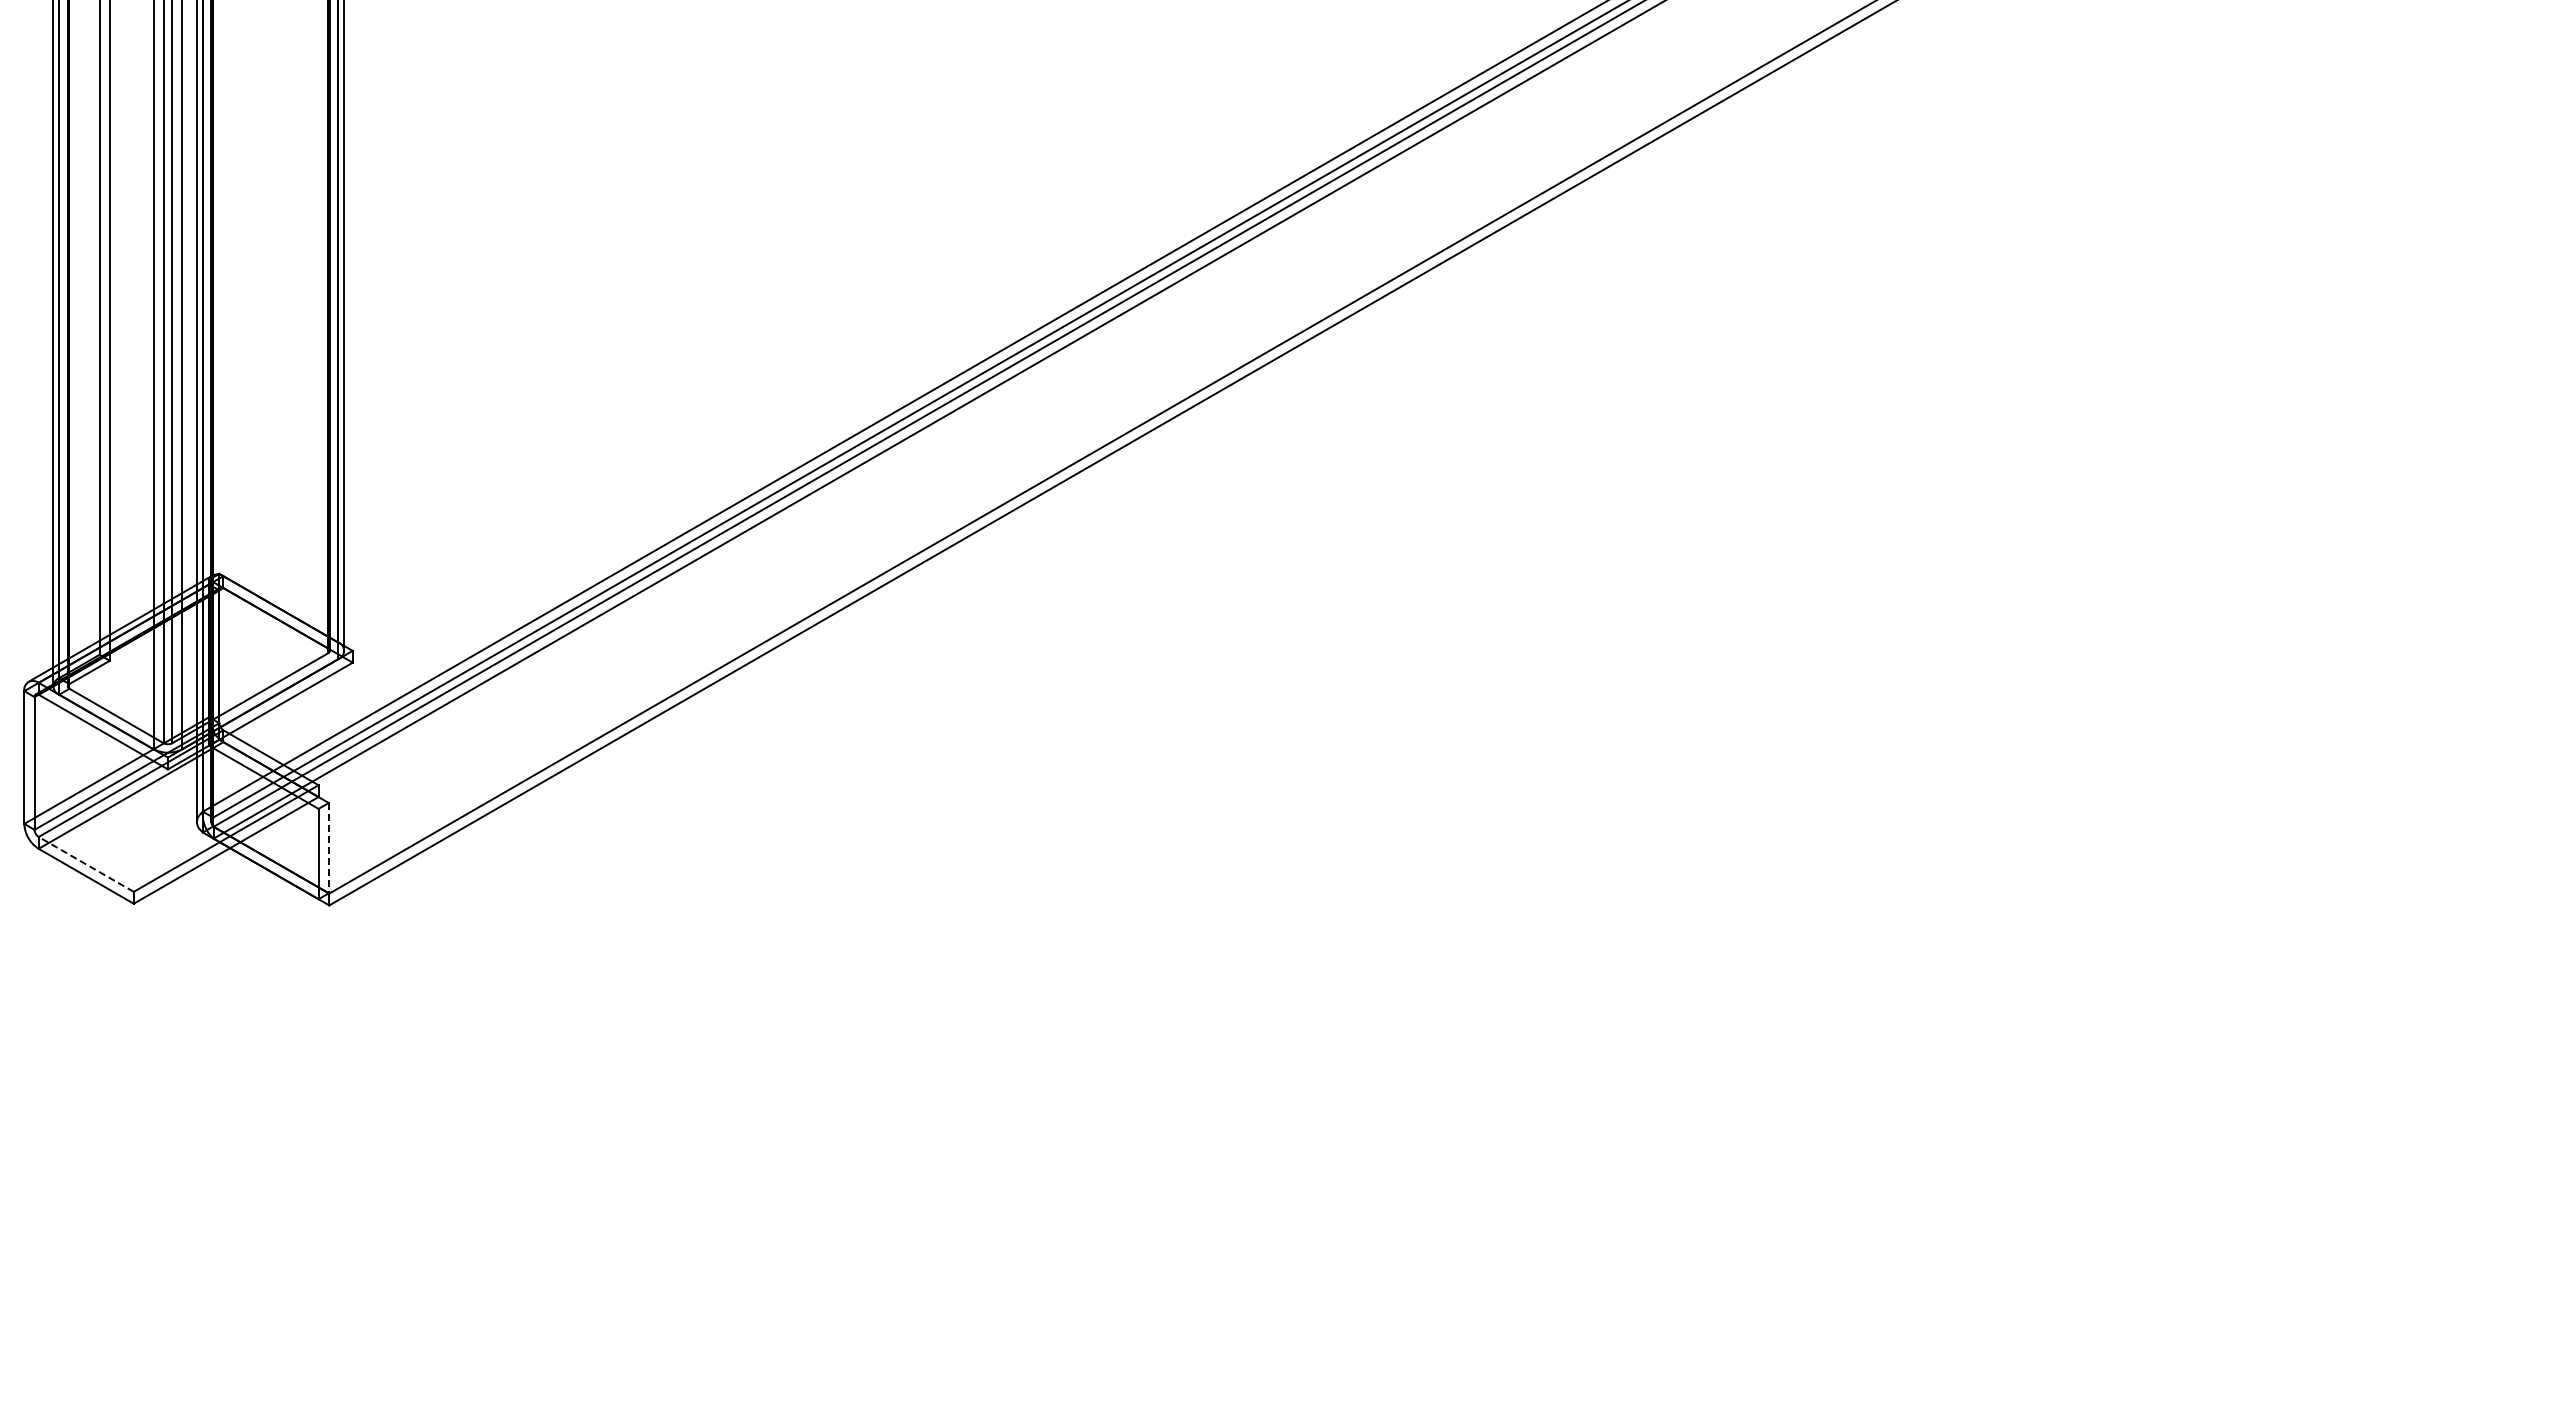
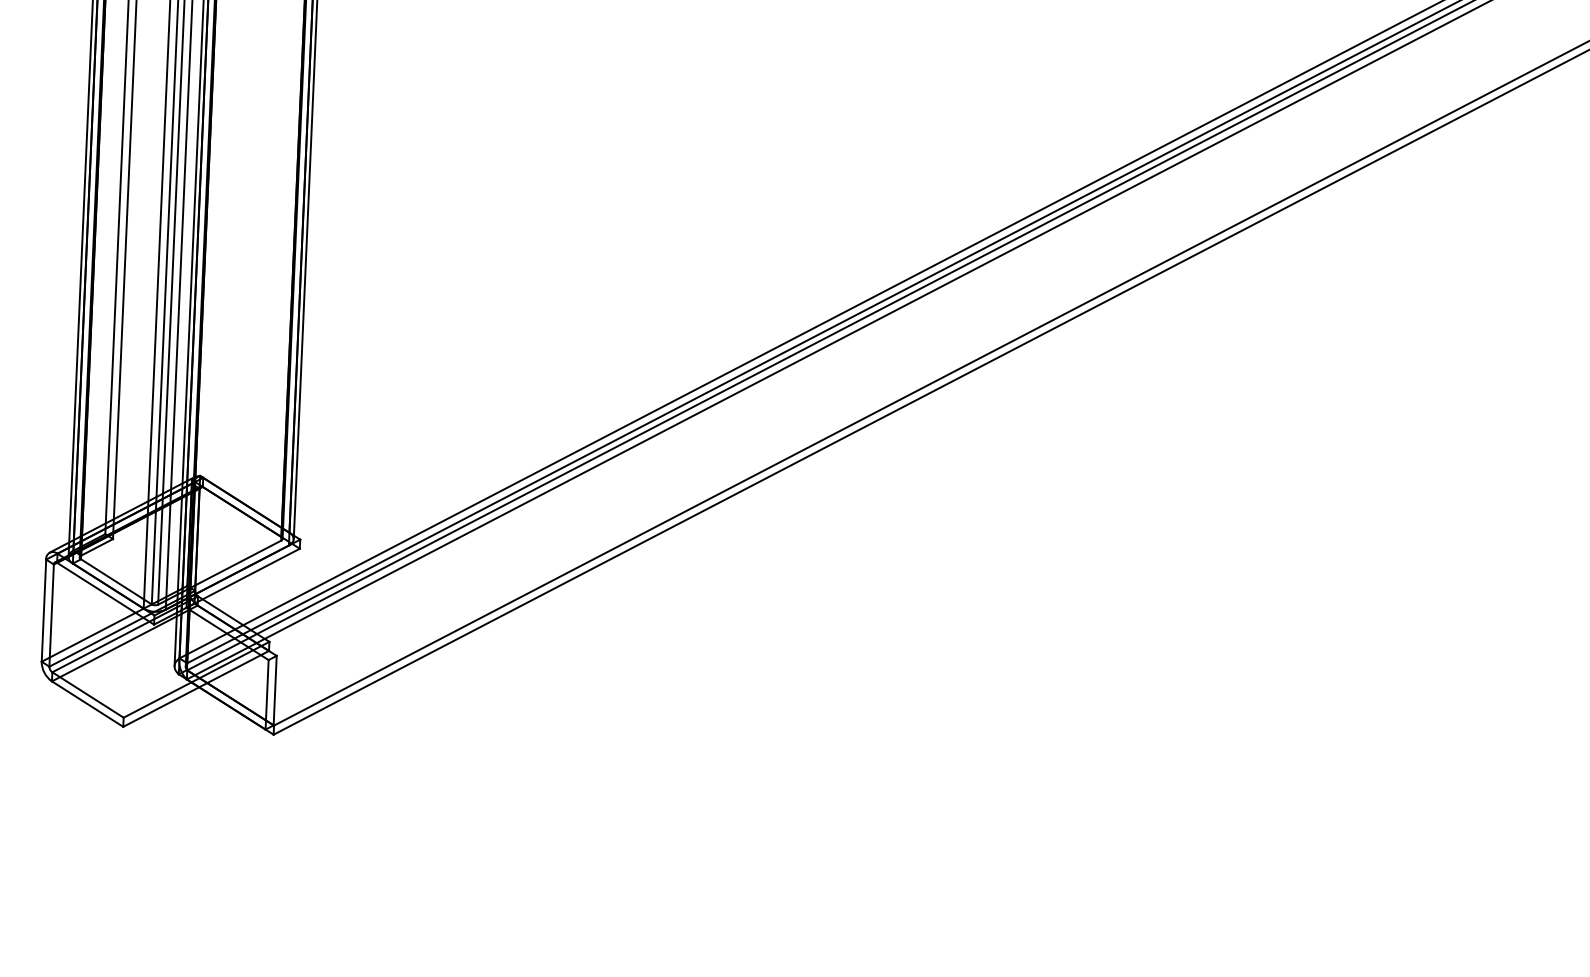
line: (328, 848) -> (274, 690), dashed -> solid
line: (86, 864) -> (88, 695), dashed -> solid

